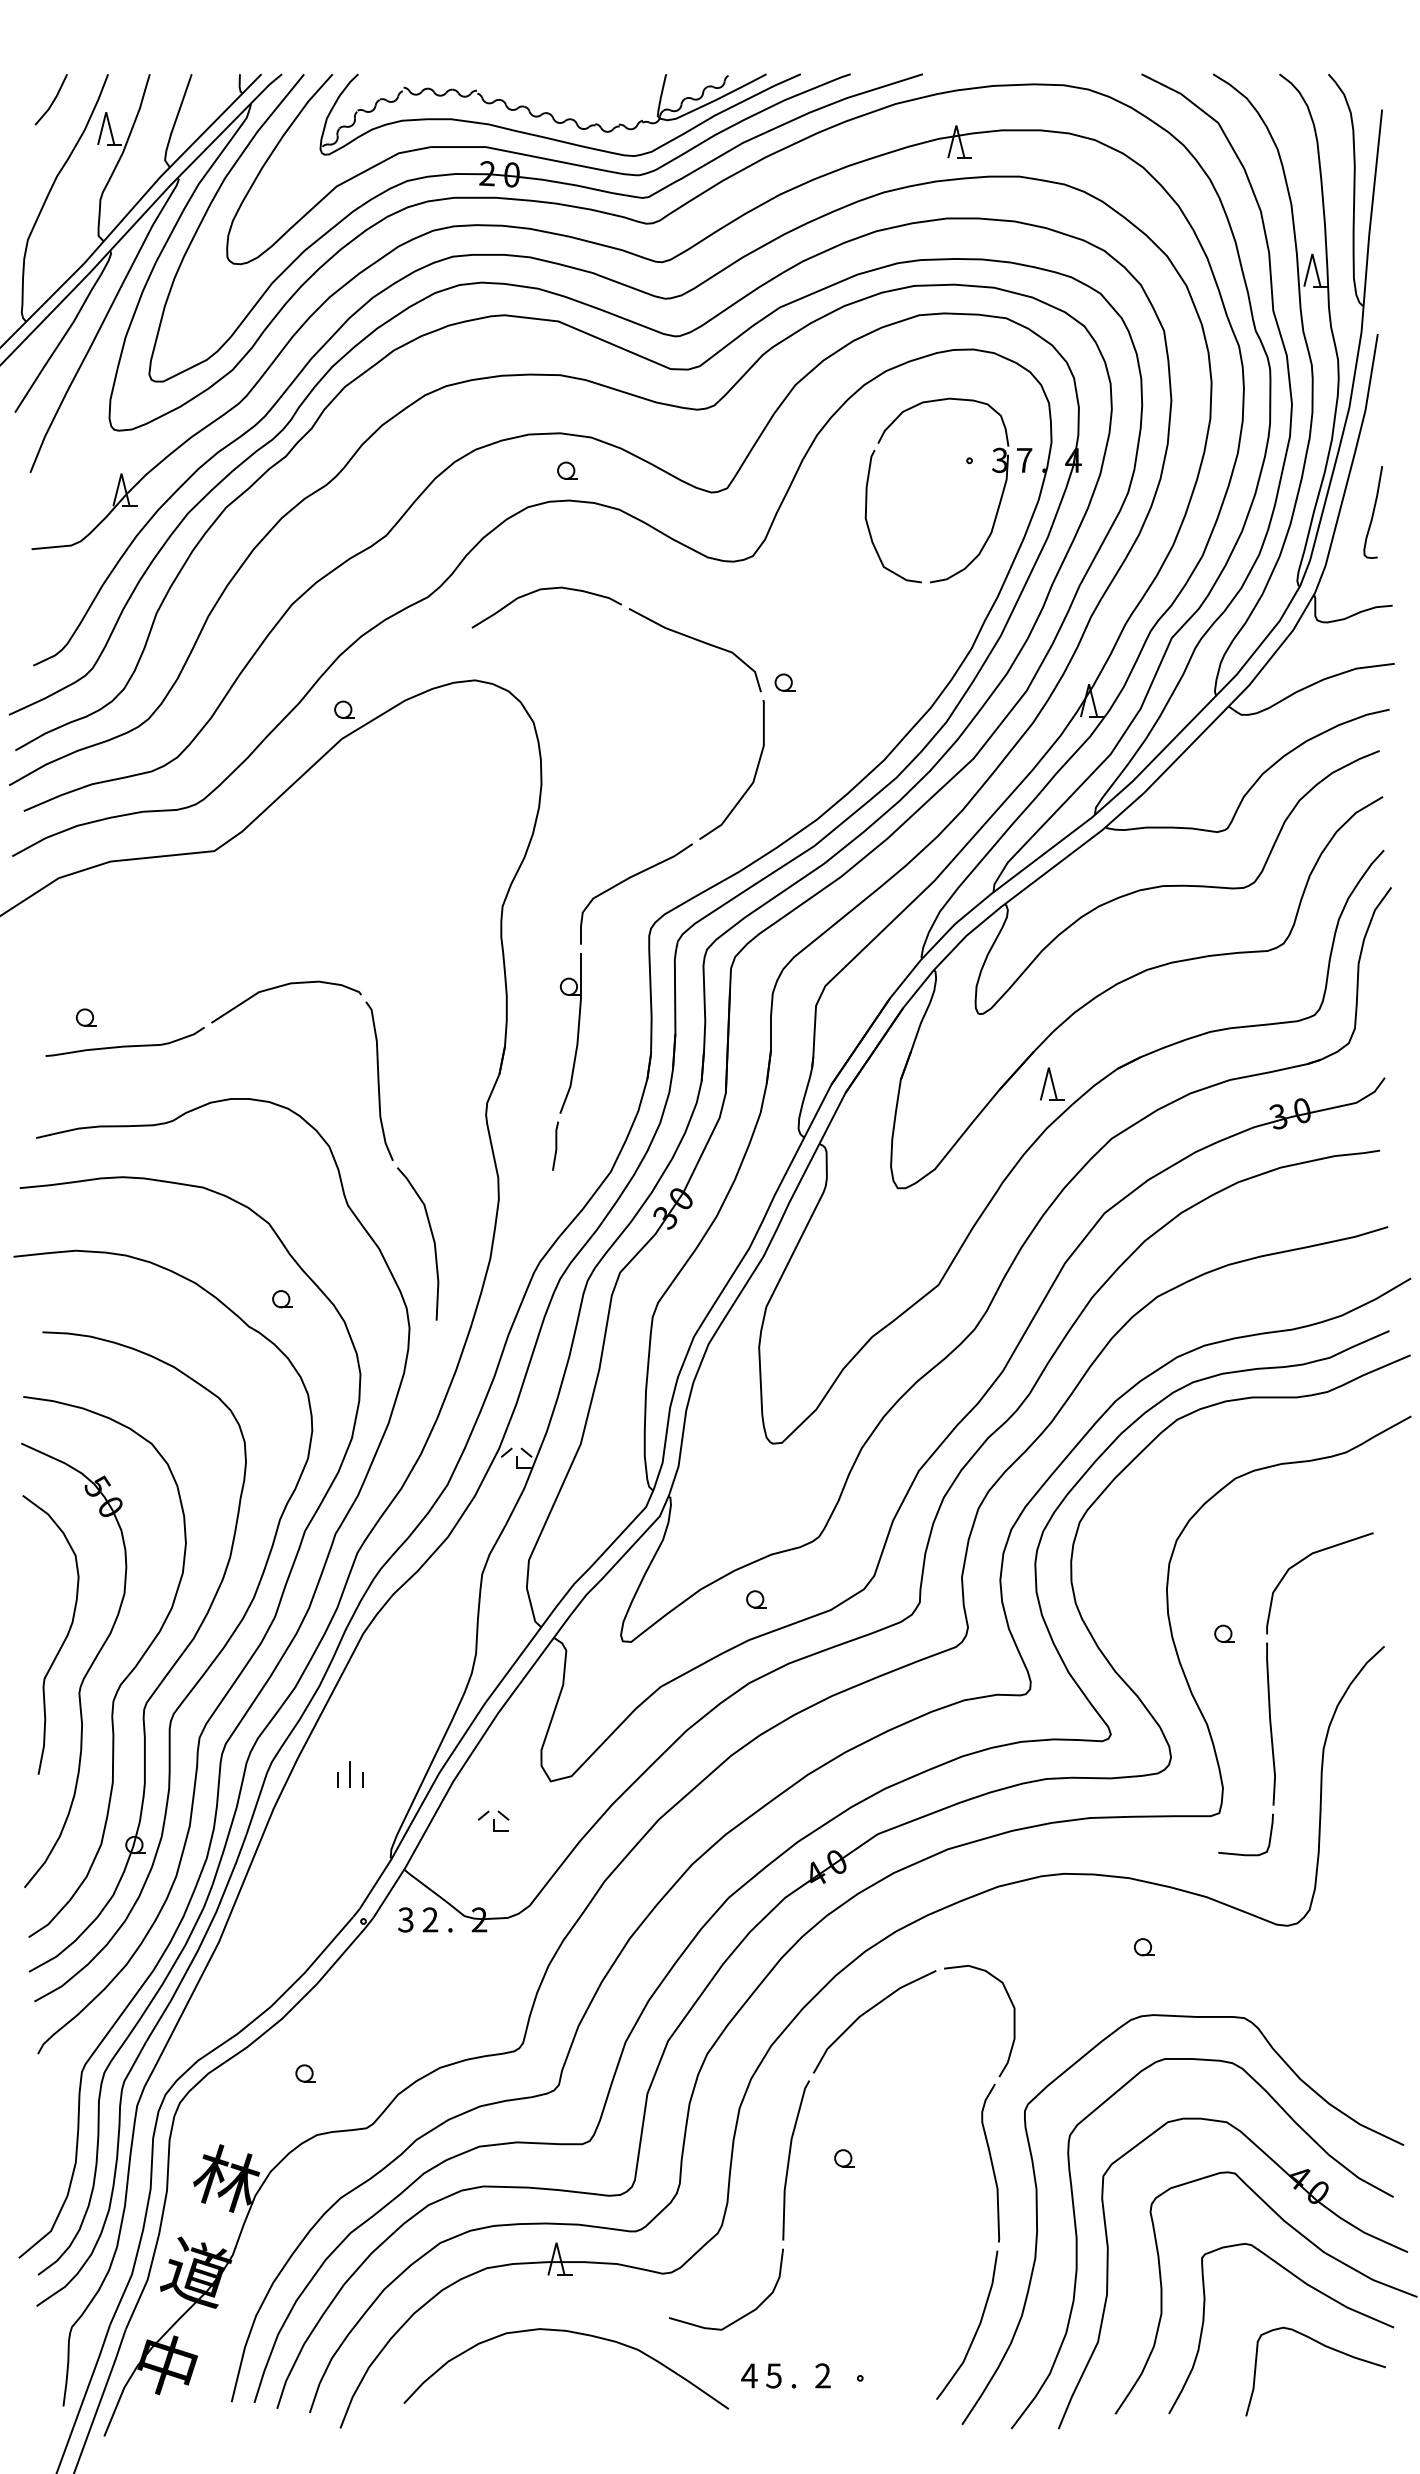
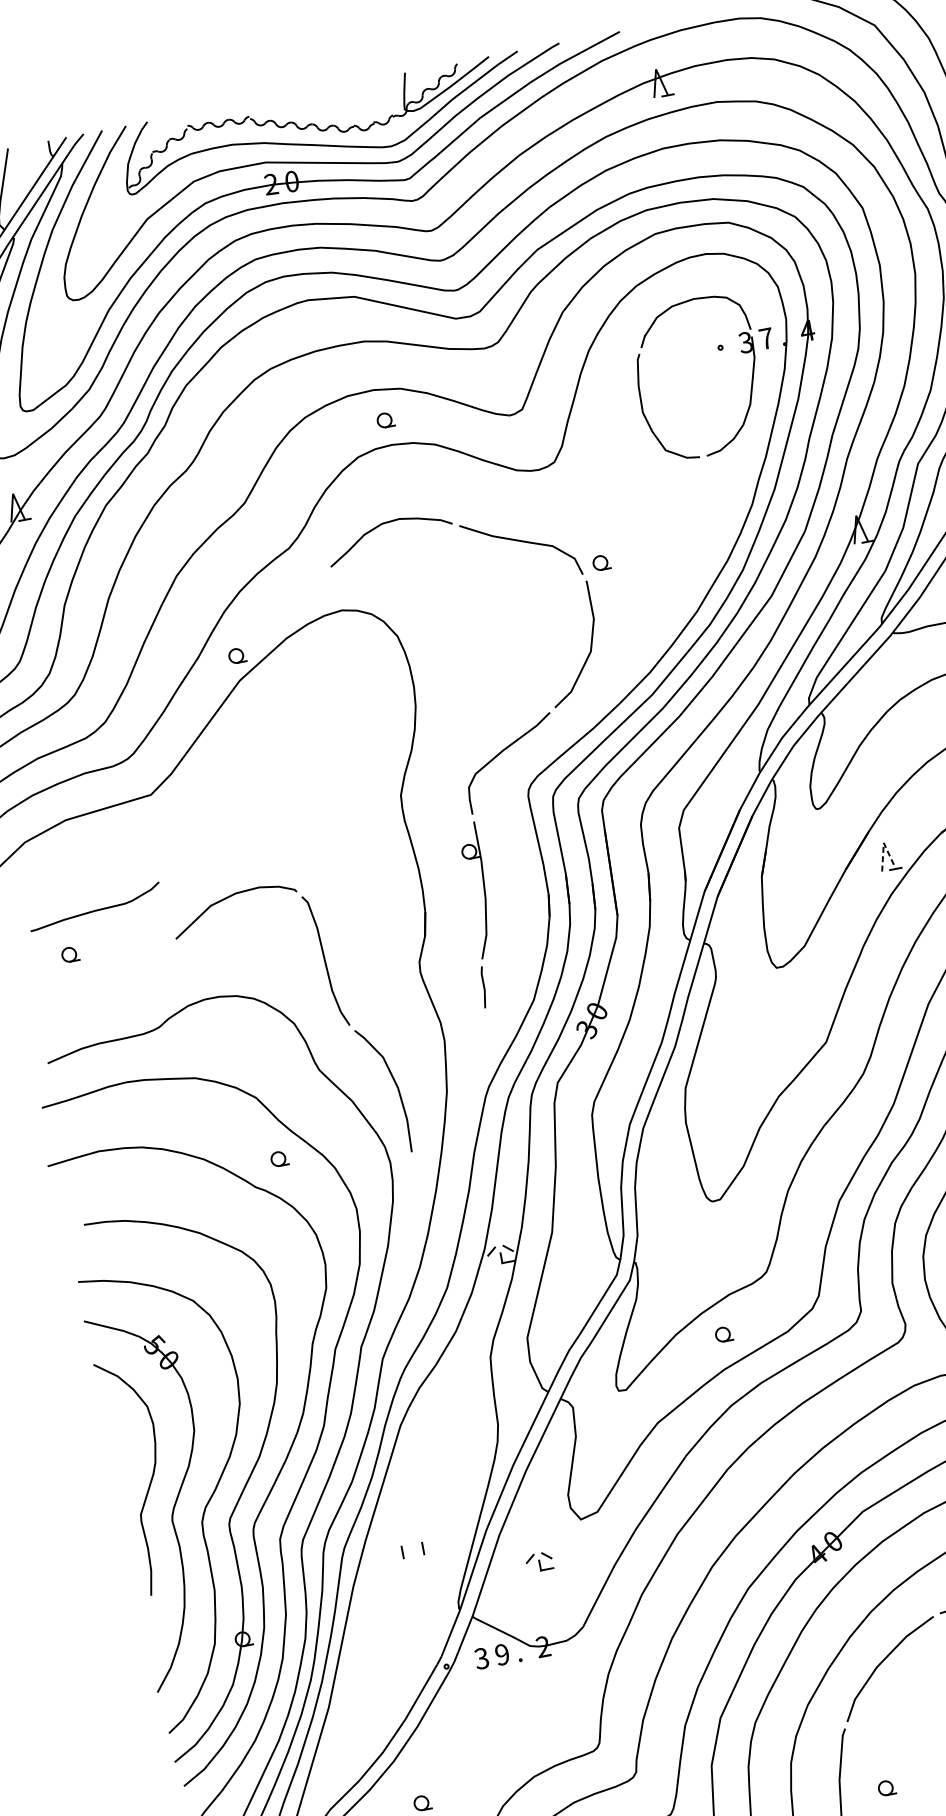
curve: (124, 1045) -> (94, 909), moved
line: (1048, 1067) -> (883, 842), solid -> dashed
line: (350, 1774) -> (412, 1545), removed
text: (430, 1919) -> (502, 1654), 2 -> 9

